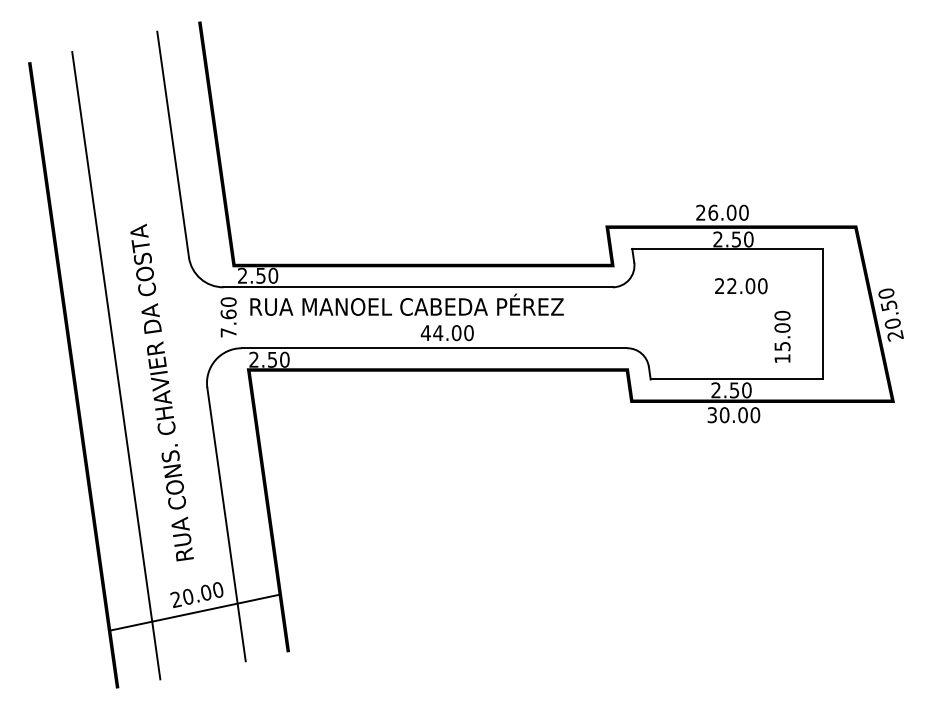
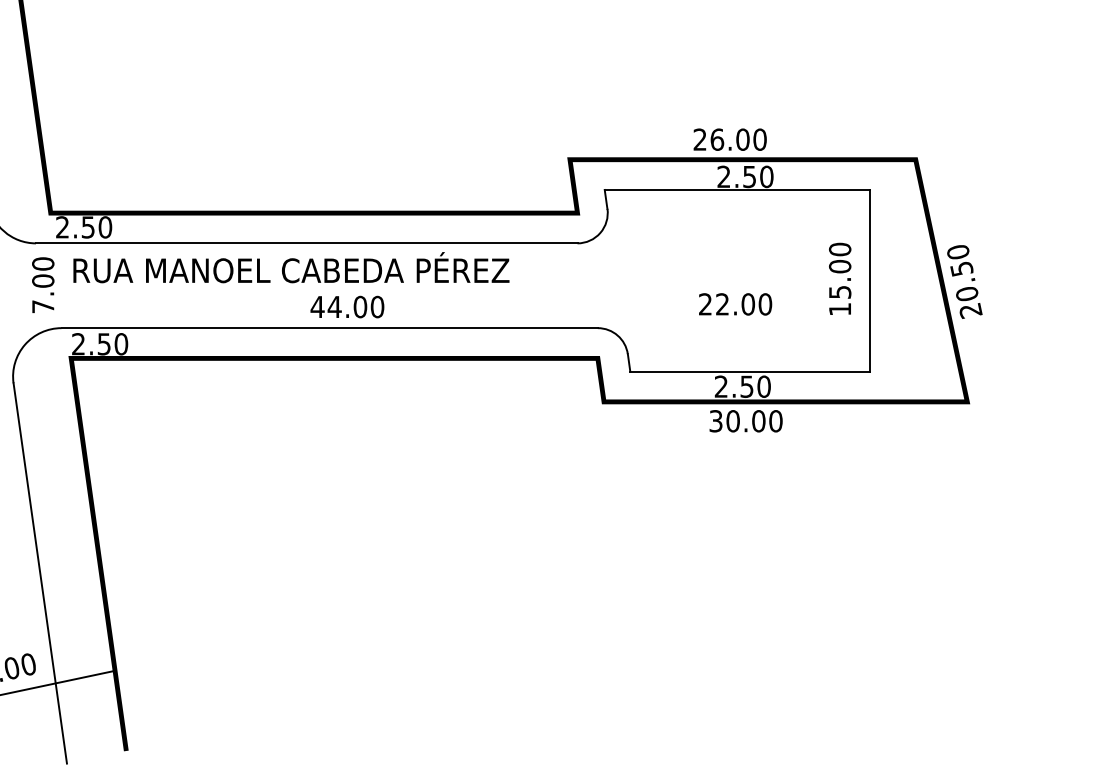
text: (741, 286) -> (735, 304), moved
text: (228, 314) -> (43, 281), 7.60 -> 7.00
text: (782, 336) -> (840, 278), moved

